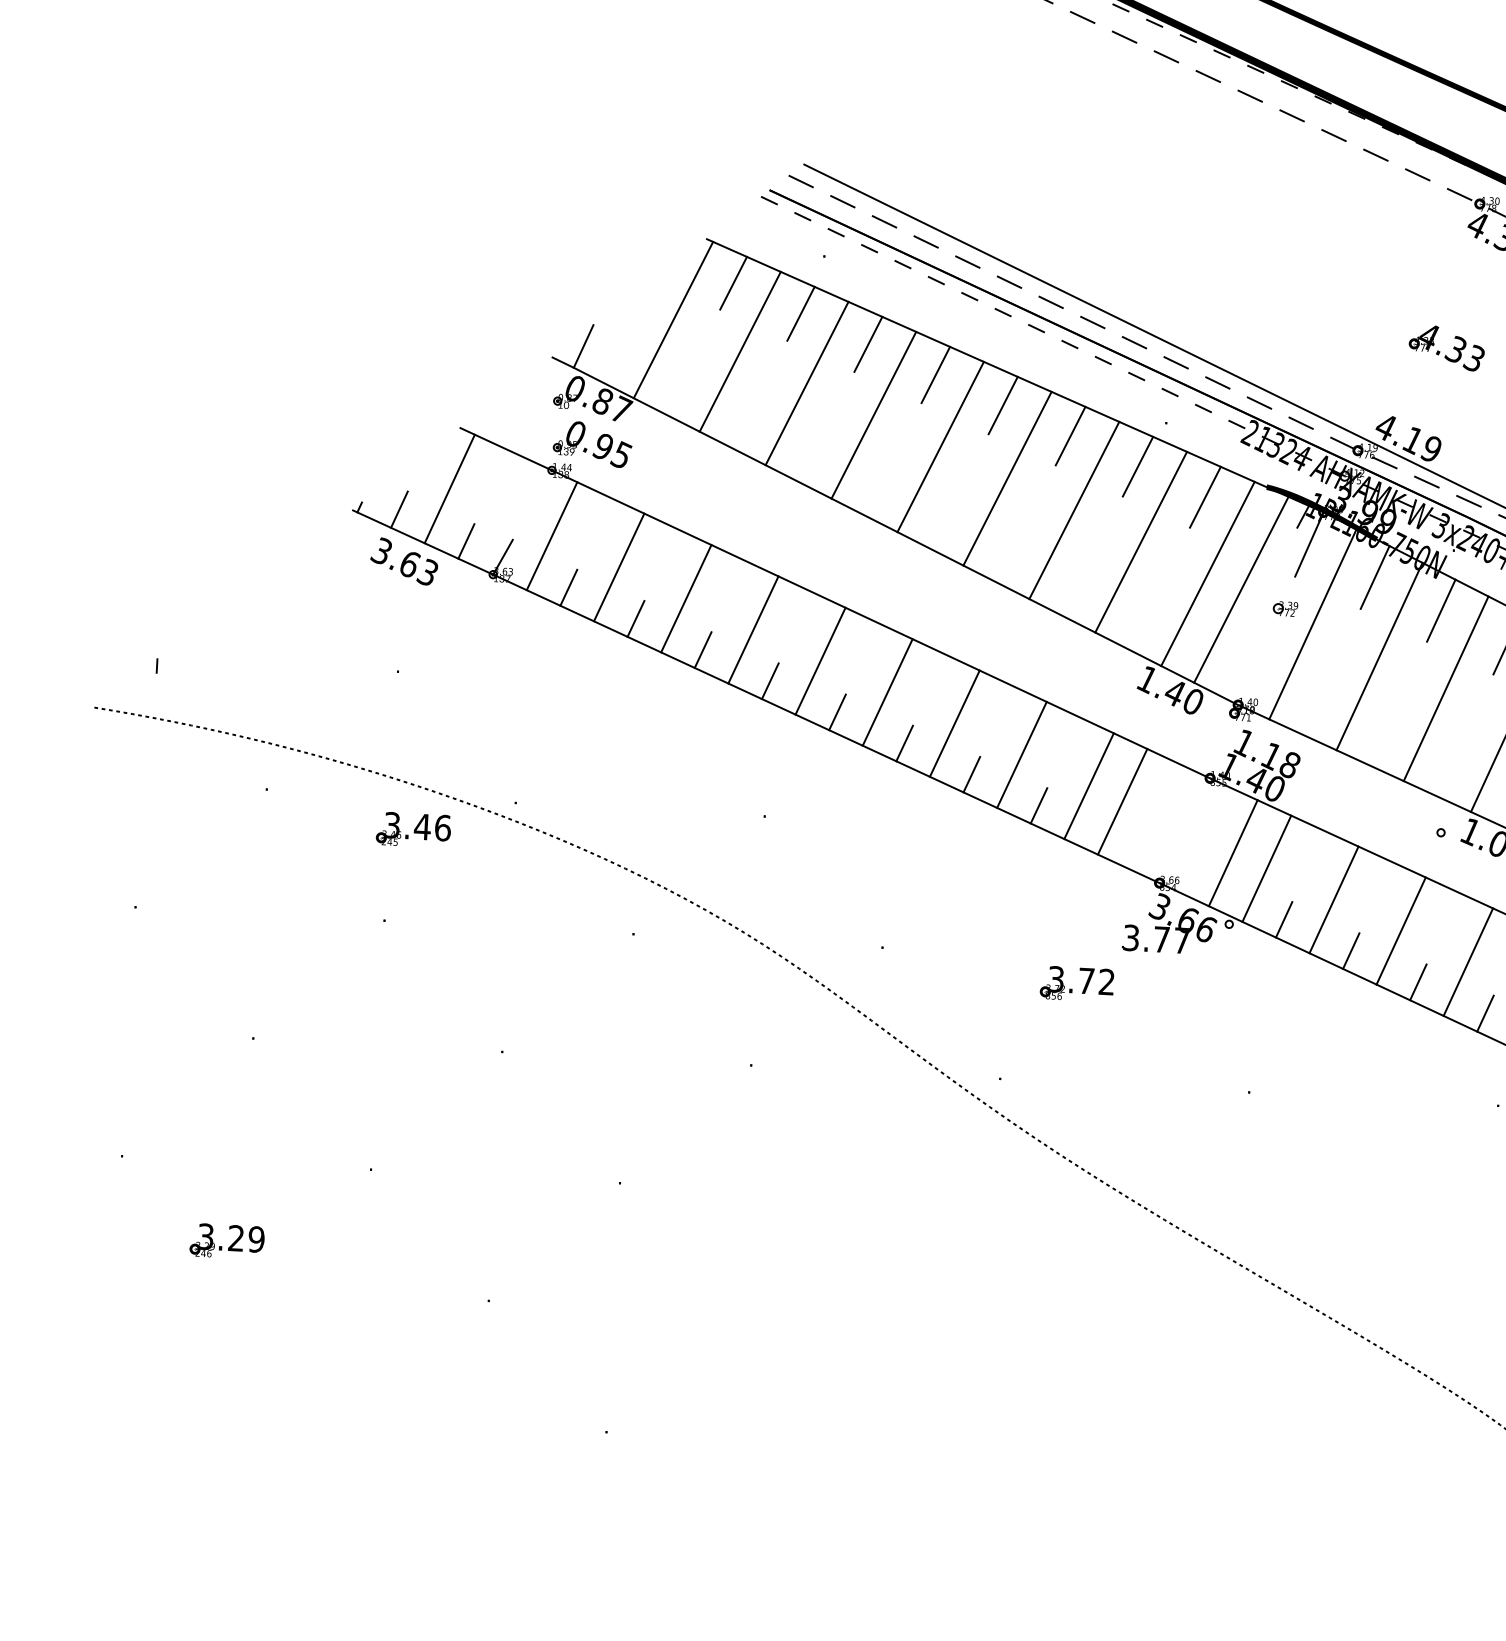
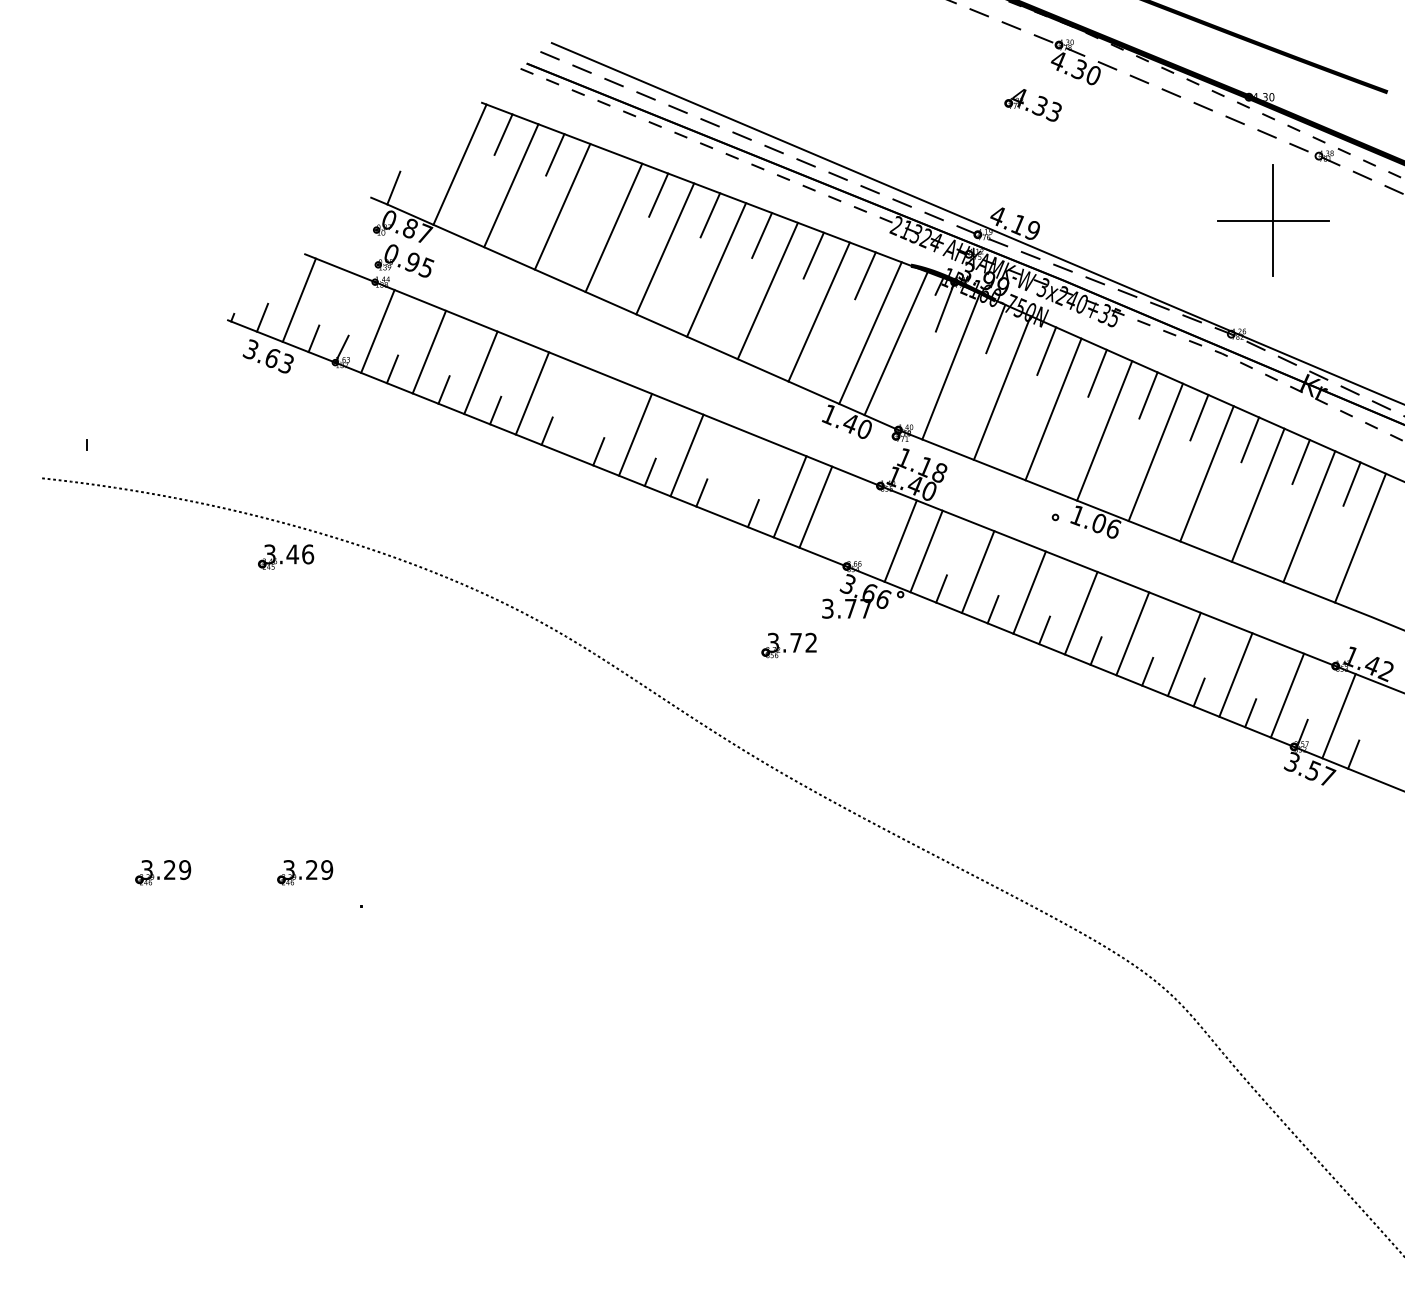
line: (867, 343) -> (606, 174), removed
part: (1445, 348) -> (1032, 105), moved
part: (1284, 608) -> (929, 355), removed
line: (819, 661) -> (583, 414), removed
line: (1021, 754) -> (738, 475), removed
part: (416, 1251) -> (305, 872), added

